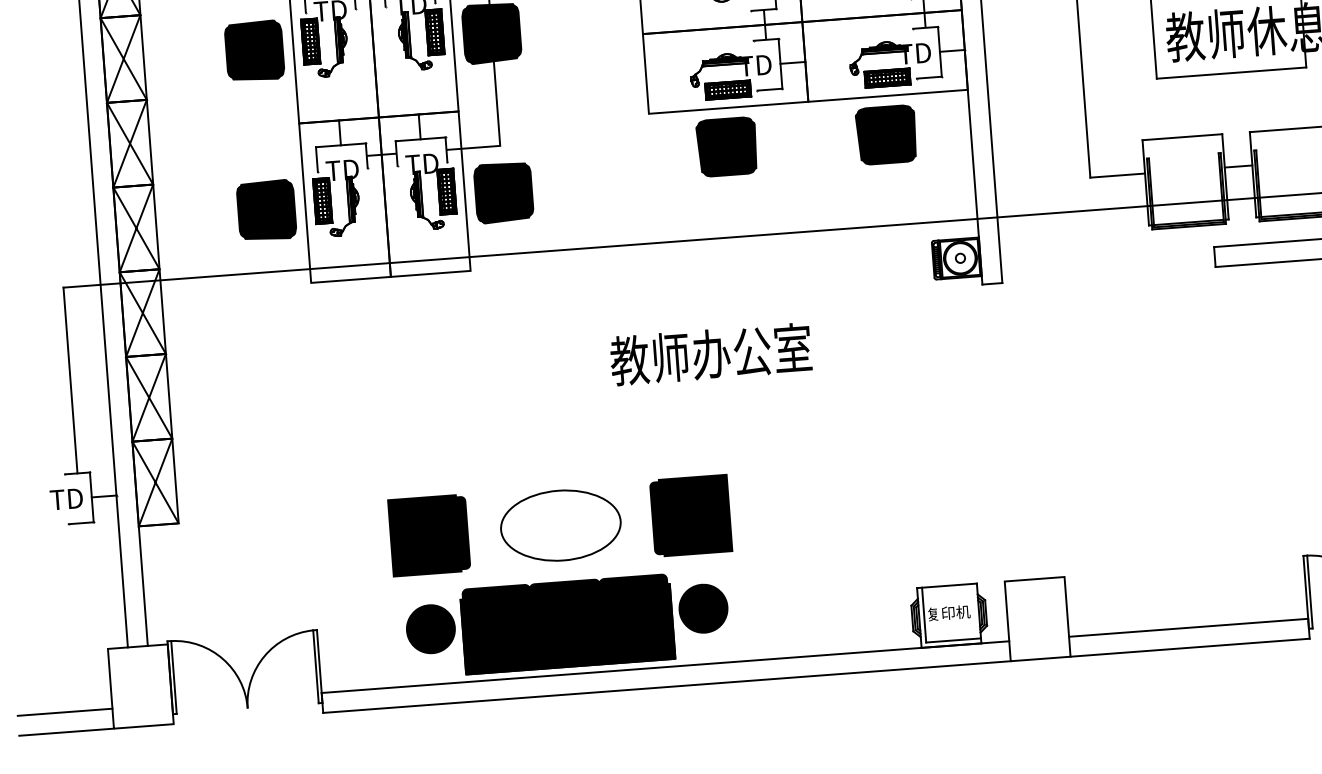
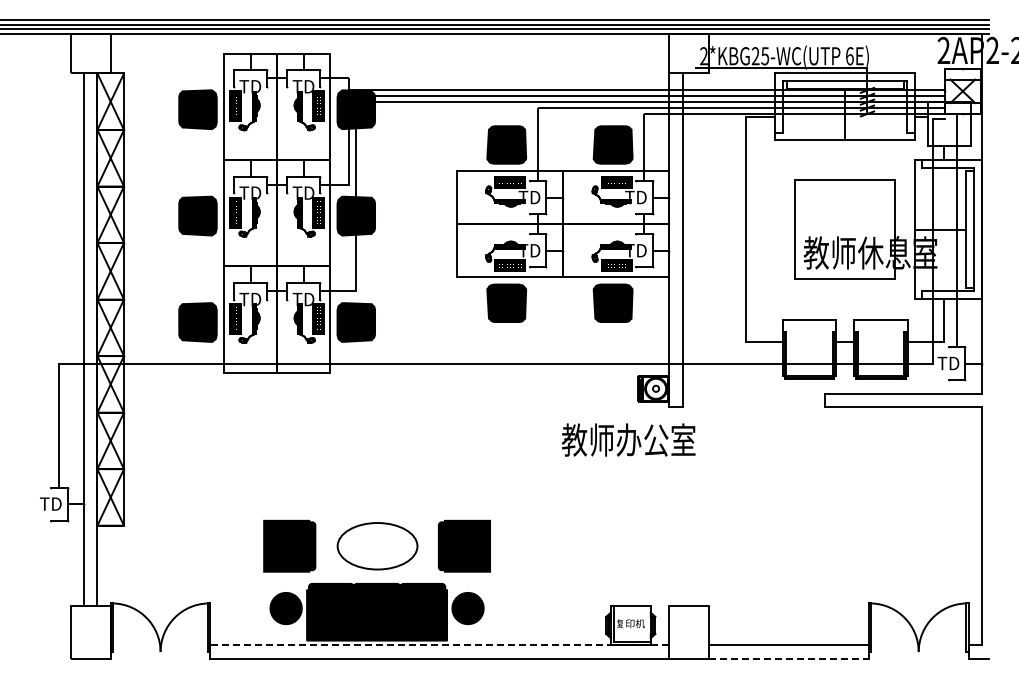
text: (710, 353) -> (628, 439), moved
line: (1190, 647) -> (789, 658), solid -> dashed
line: (664, 667) -> (439, 645), solid -> dashed
line: (64, 712) -> (38, 645), removed
line: (65, 731) -> (38, 658), removed

